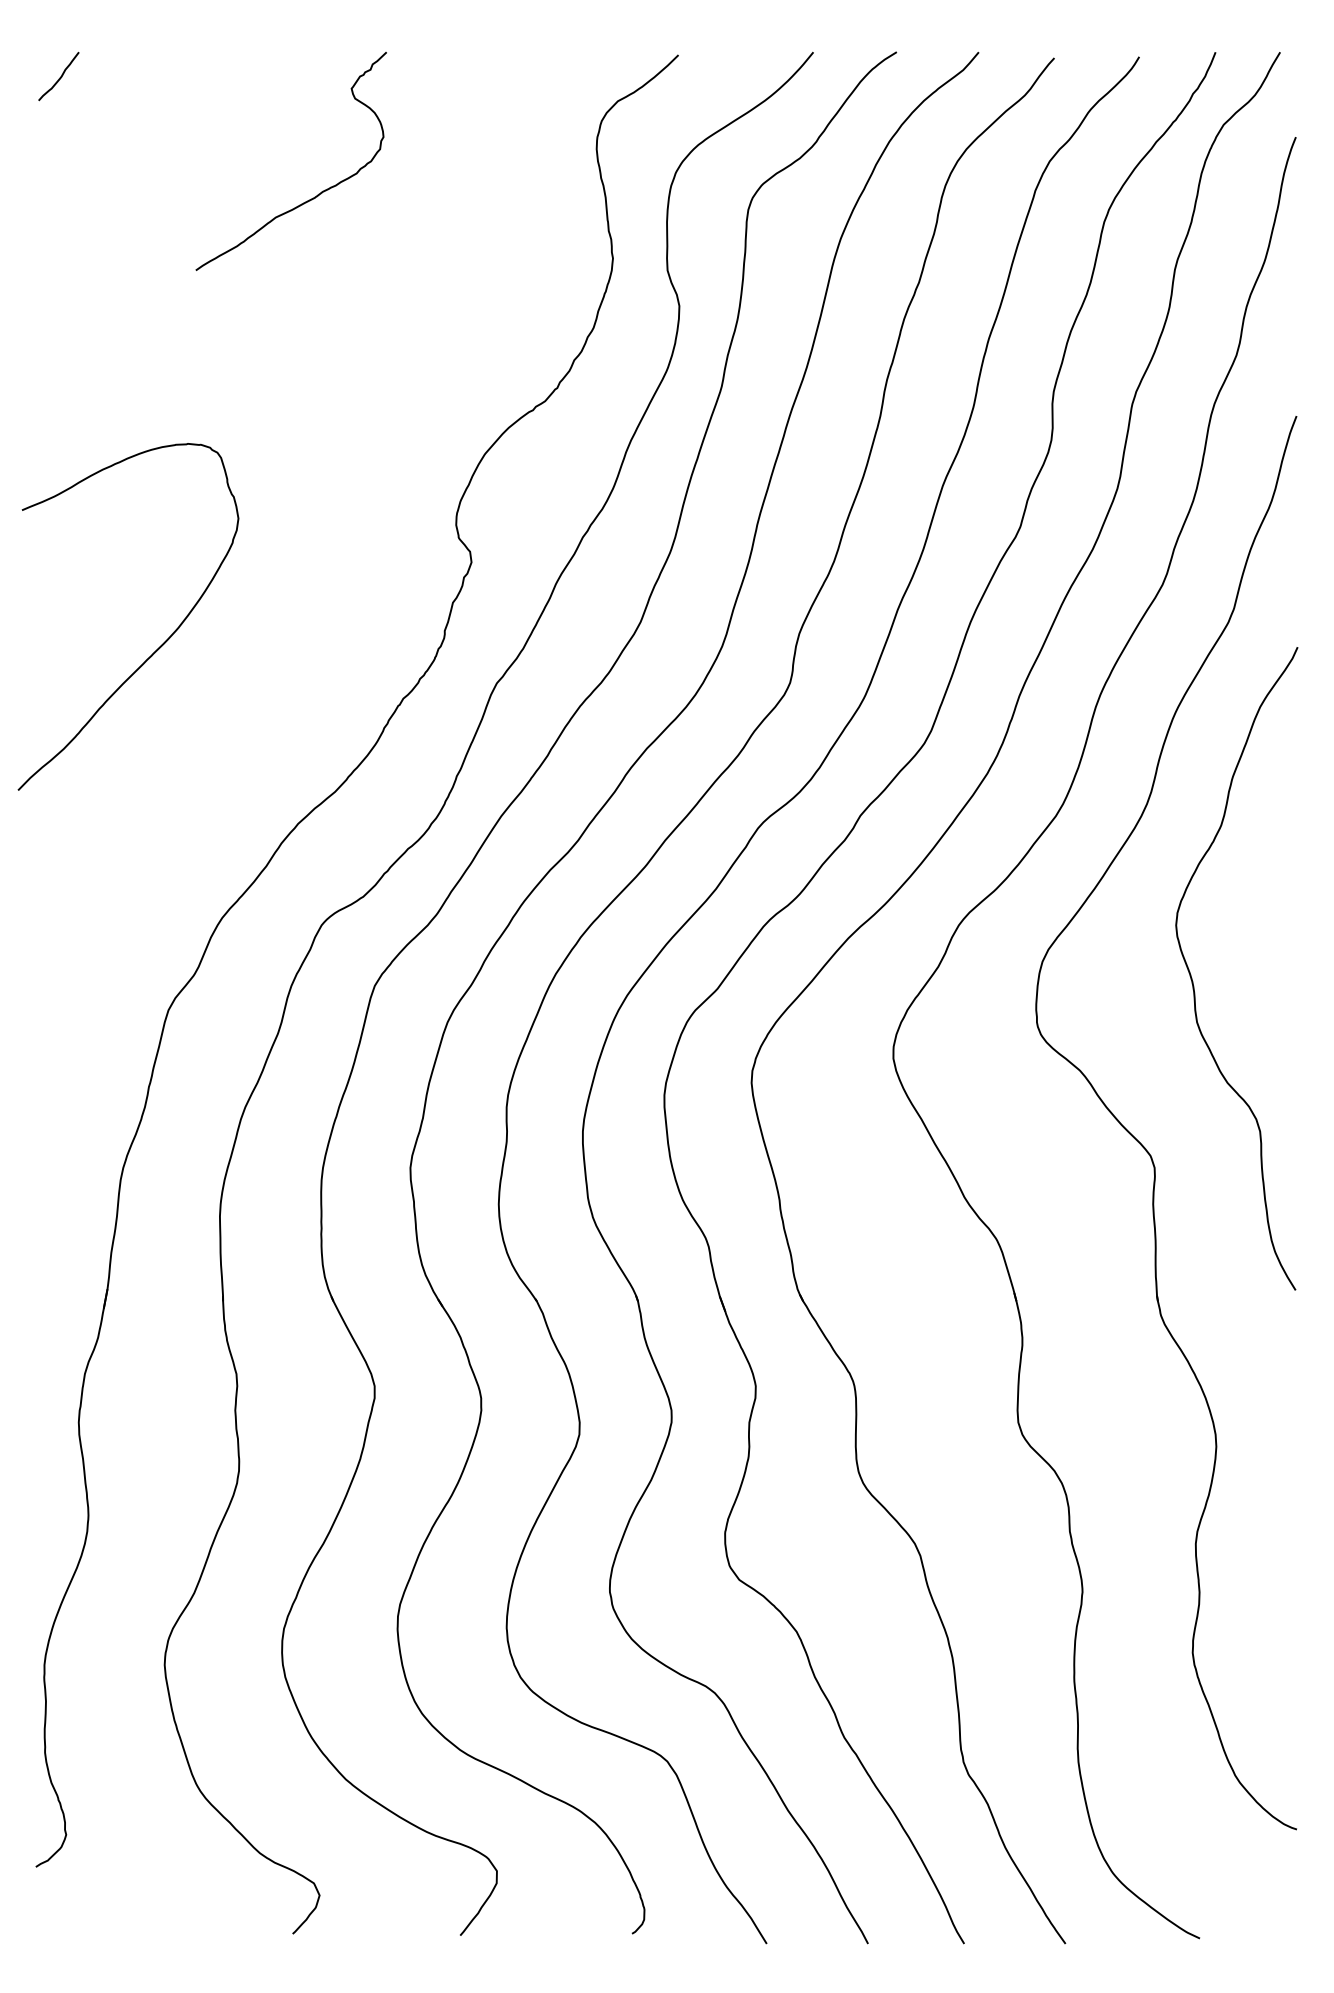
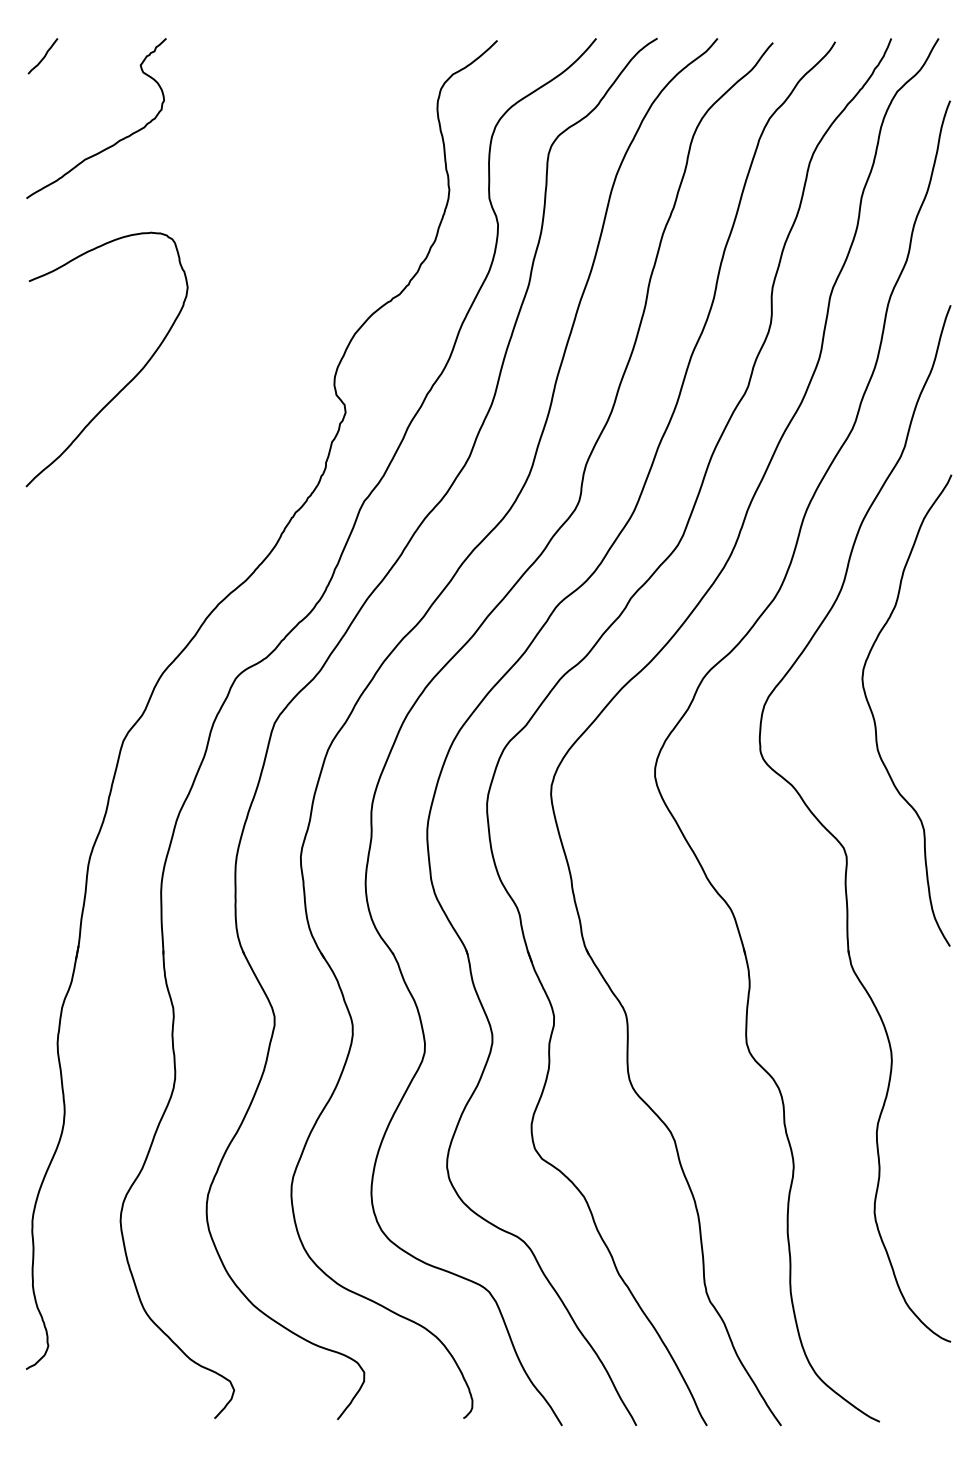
curve: (310, 198) -> (110, 145), moved
curve: (159, 646) -> (129, 381), moved

